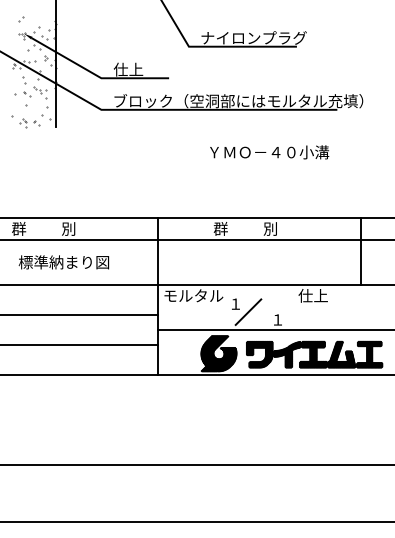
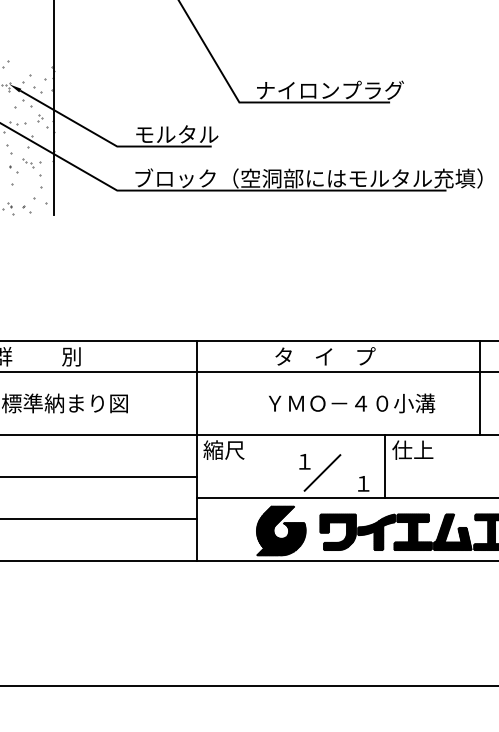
text: (143, 69) -> (175, 134), 仕上 -> モルタル
text: (269, 152) -> (351, 403), moved
text: (249, 228) -> (323, 356), 群          別 -> タ    イ    プ
text: (193, 295) -> (245, 449), モルタル -> 縮尺
line: (293, 307) -> (385, 466), added

